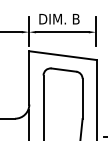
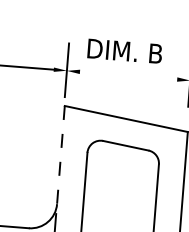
line: (62, 32) -> (128, 76), removed
line: (29, 77) -> (61, 154), solid -> dashed

